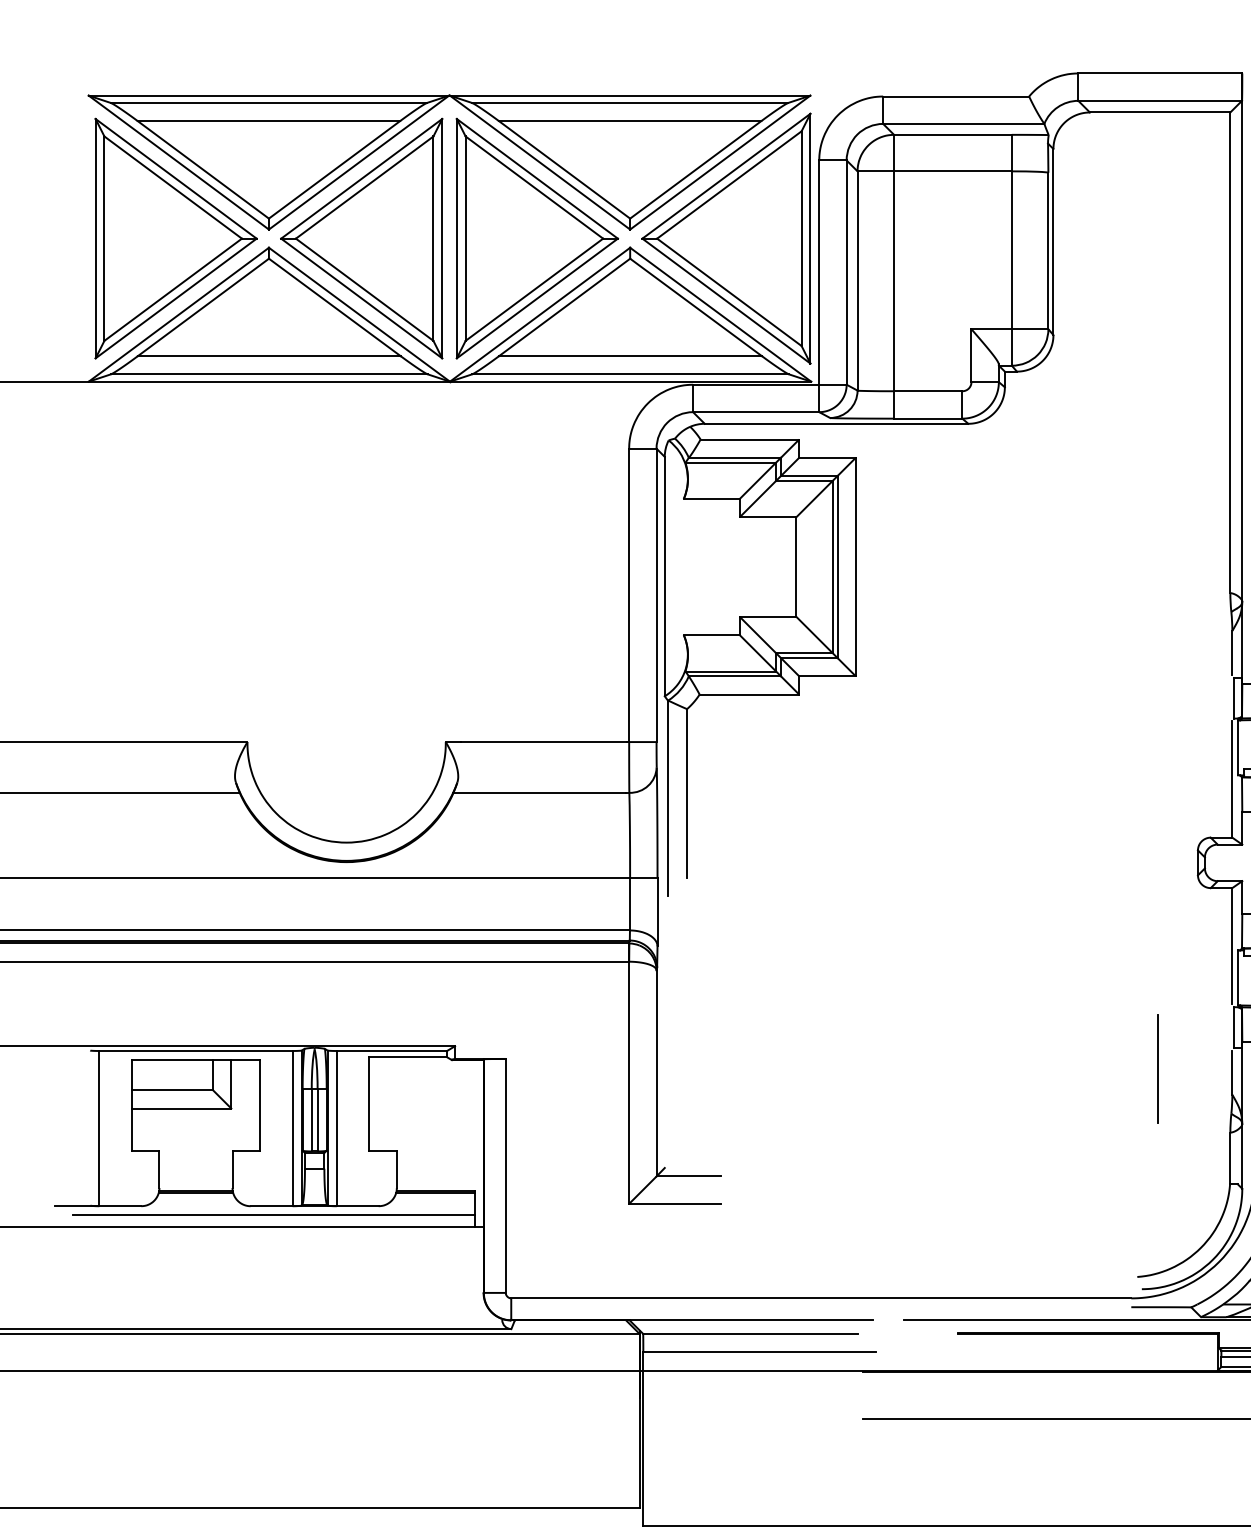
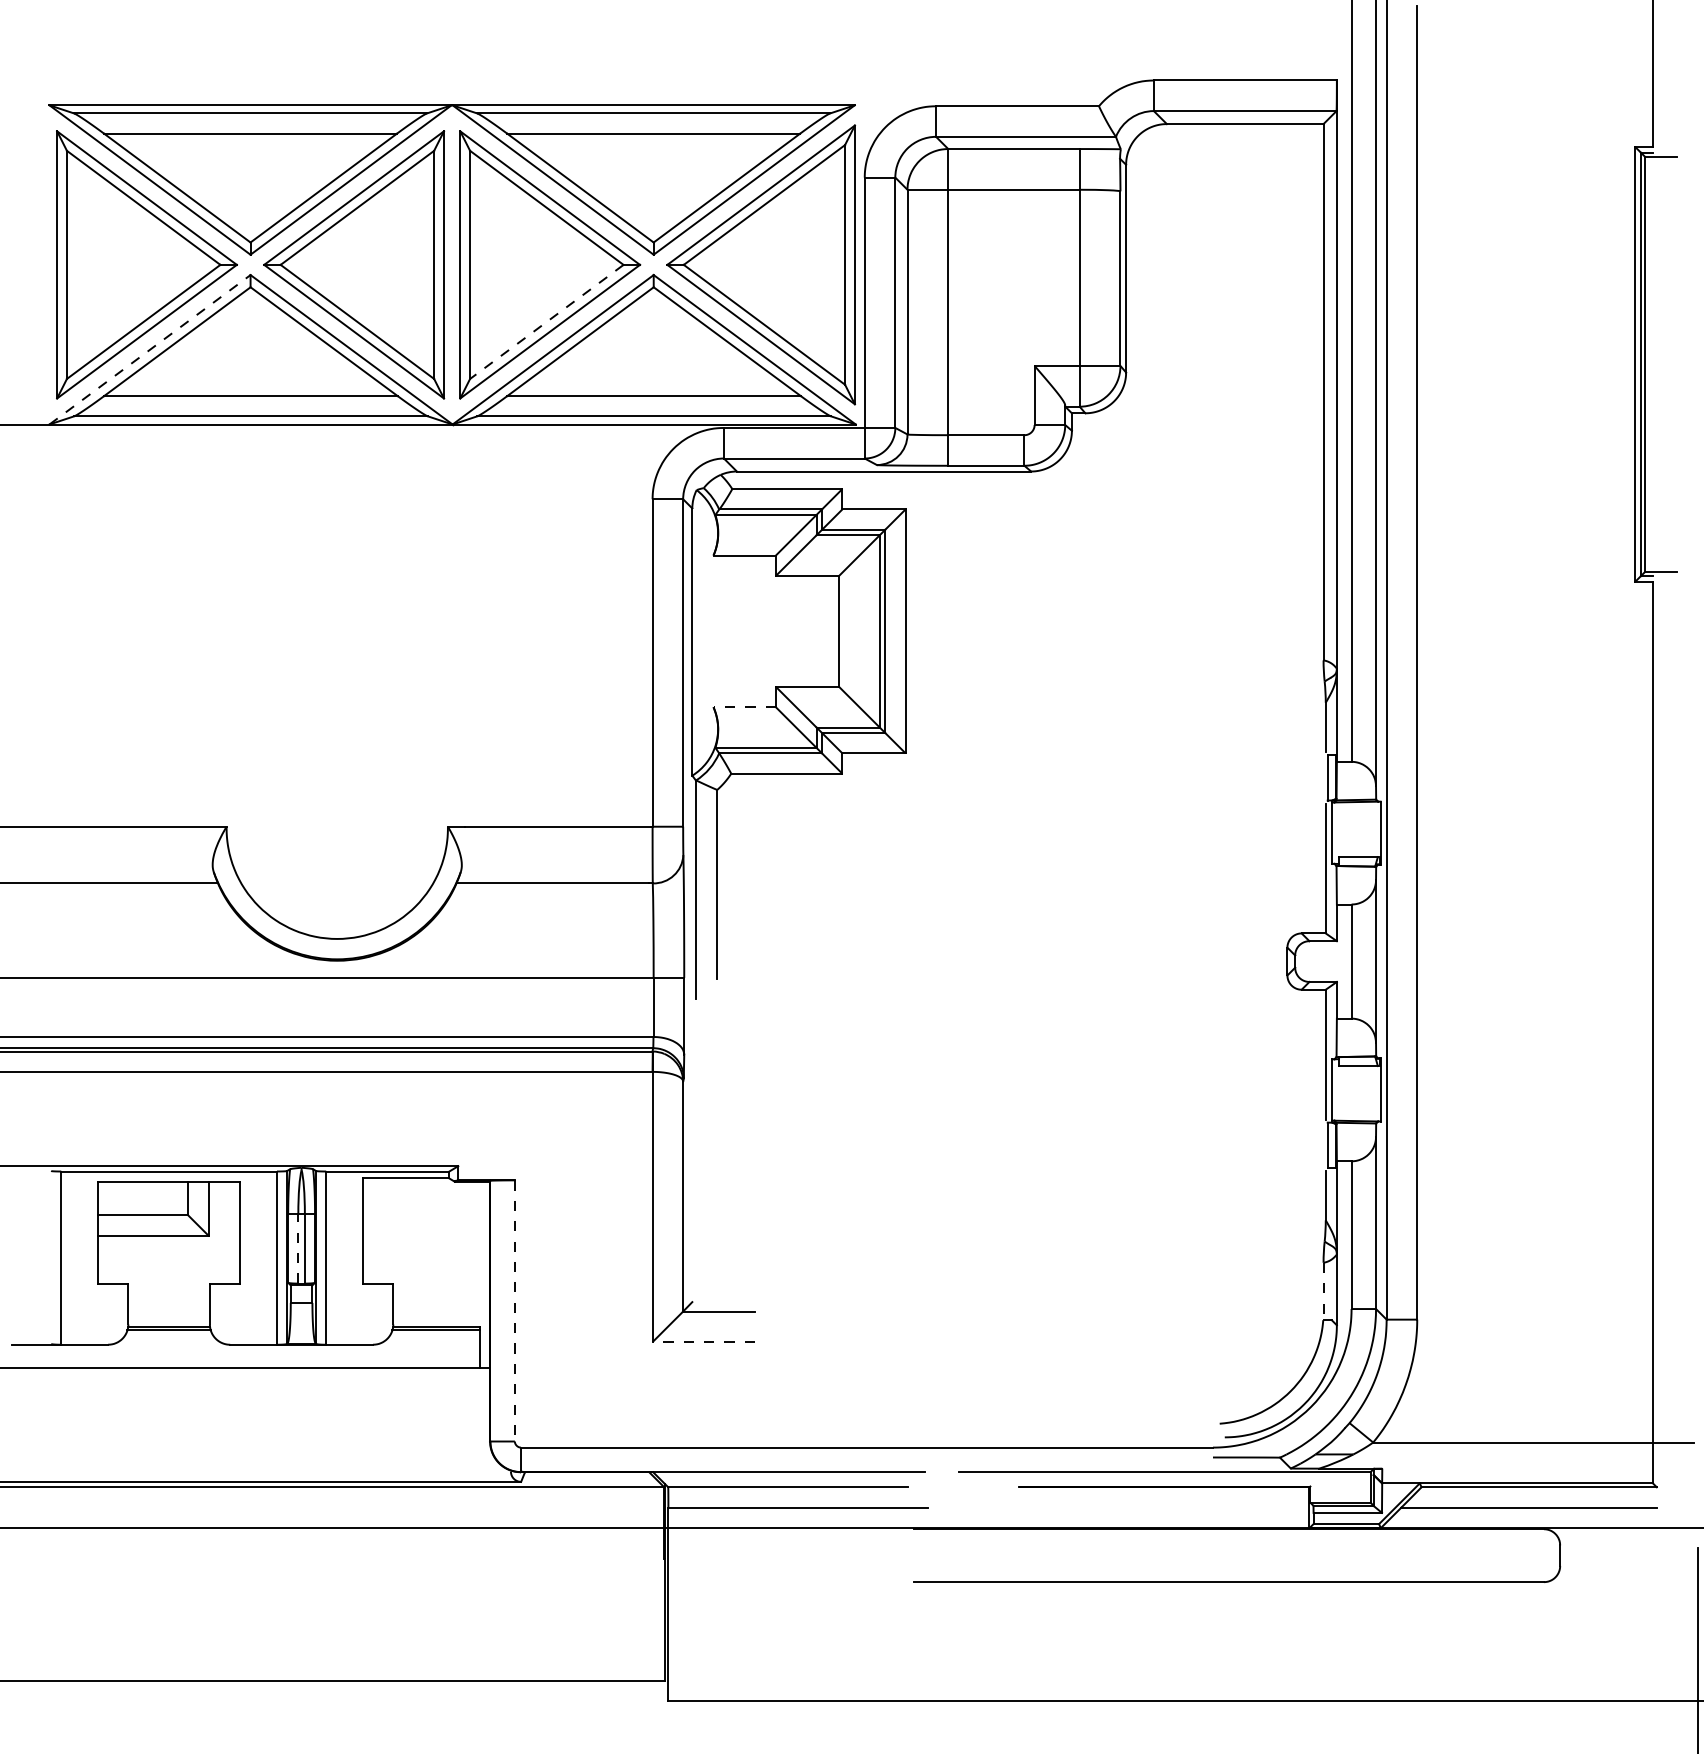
line: (534, 289) -> (546, 321), solid -> dashed
line: (179, 314) -> (150, 349), solid -> dashed
line: (711, 635) -> (744, 707), solid -> dashed
line: (1157, 1068) -> (1242, 1191), removed
line: (311, 1119) -> (298, 1248), solid -> dashed
line: (1230, 1158) -> (1323, 1291), solid -> dashed
line: (505, 1175) -> (514, 1310), solid -> dashed
line: (674, 1204) -> (703, 1342), solid -> dashed
line: (273, 1214) -> (255, 1354), removed

